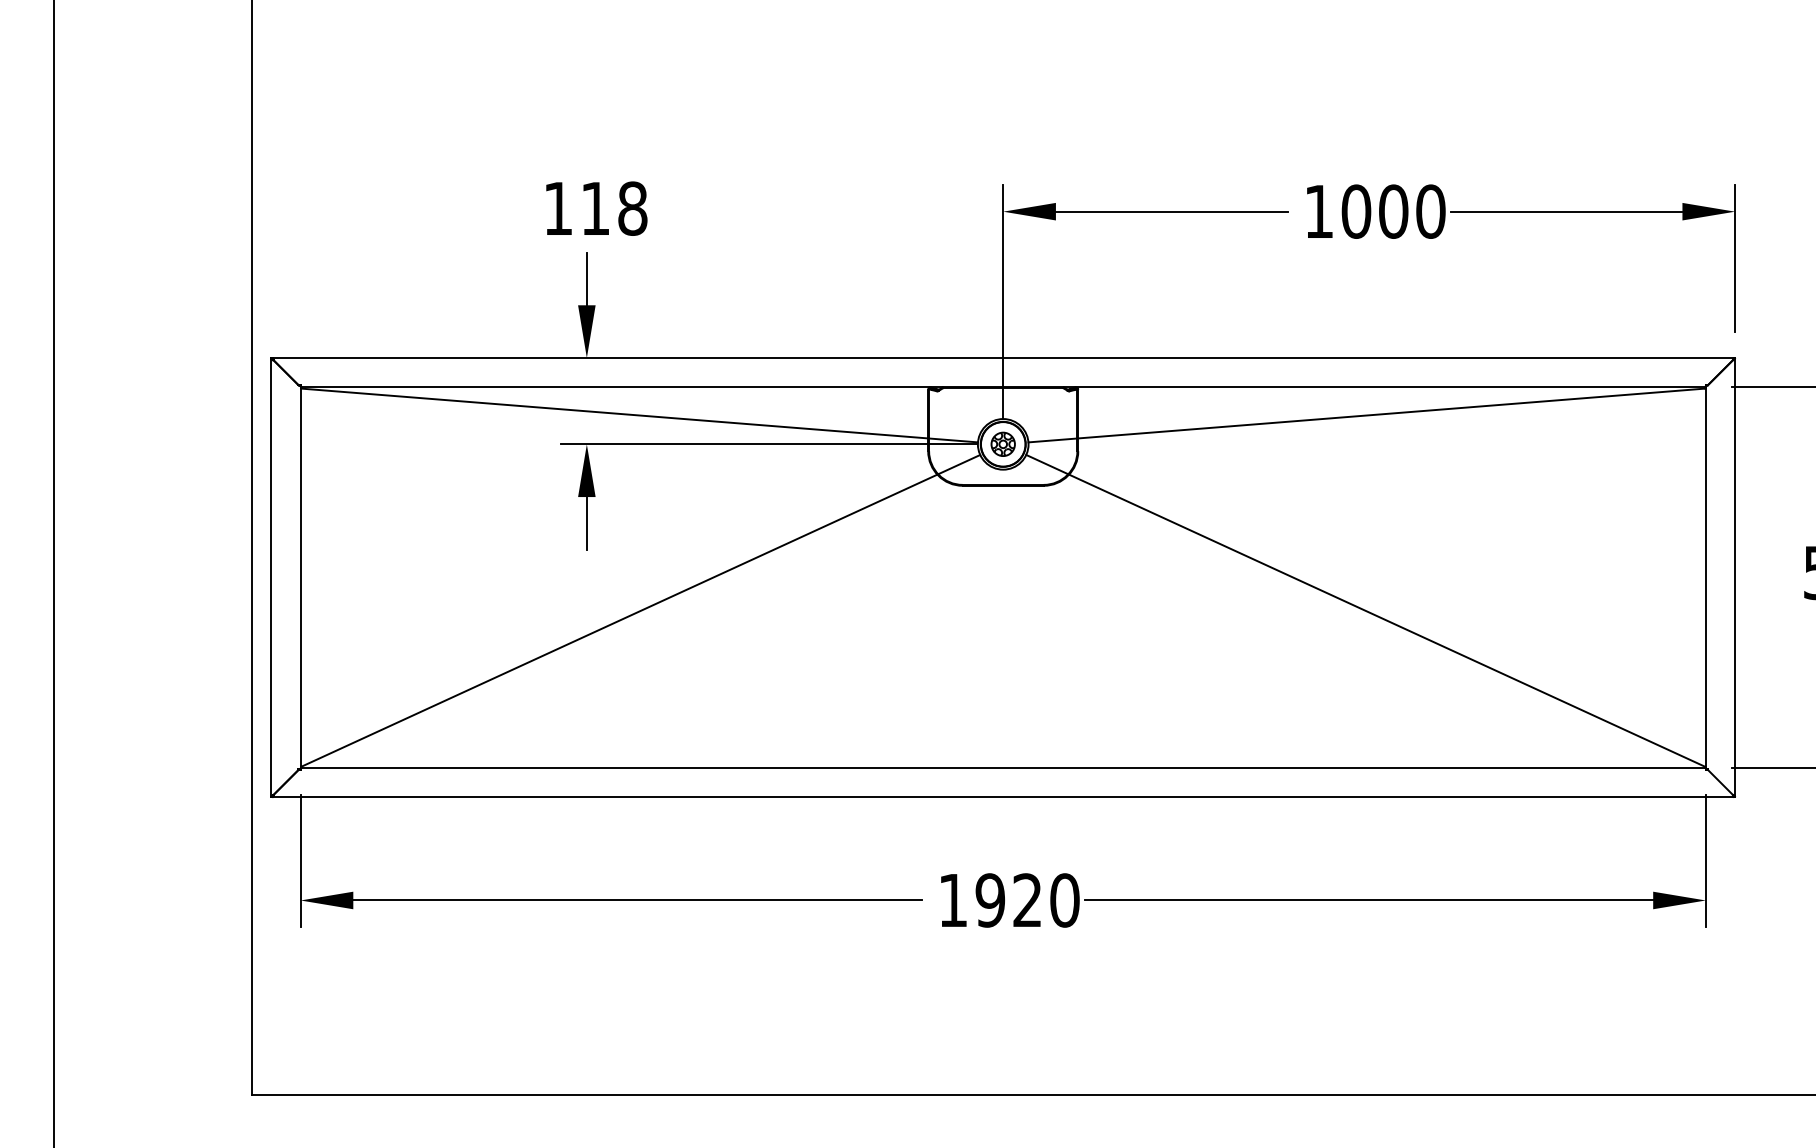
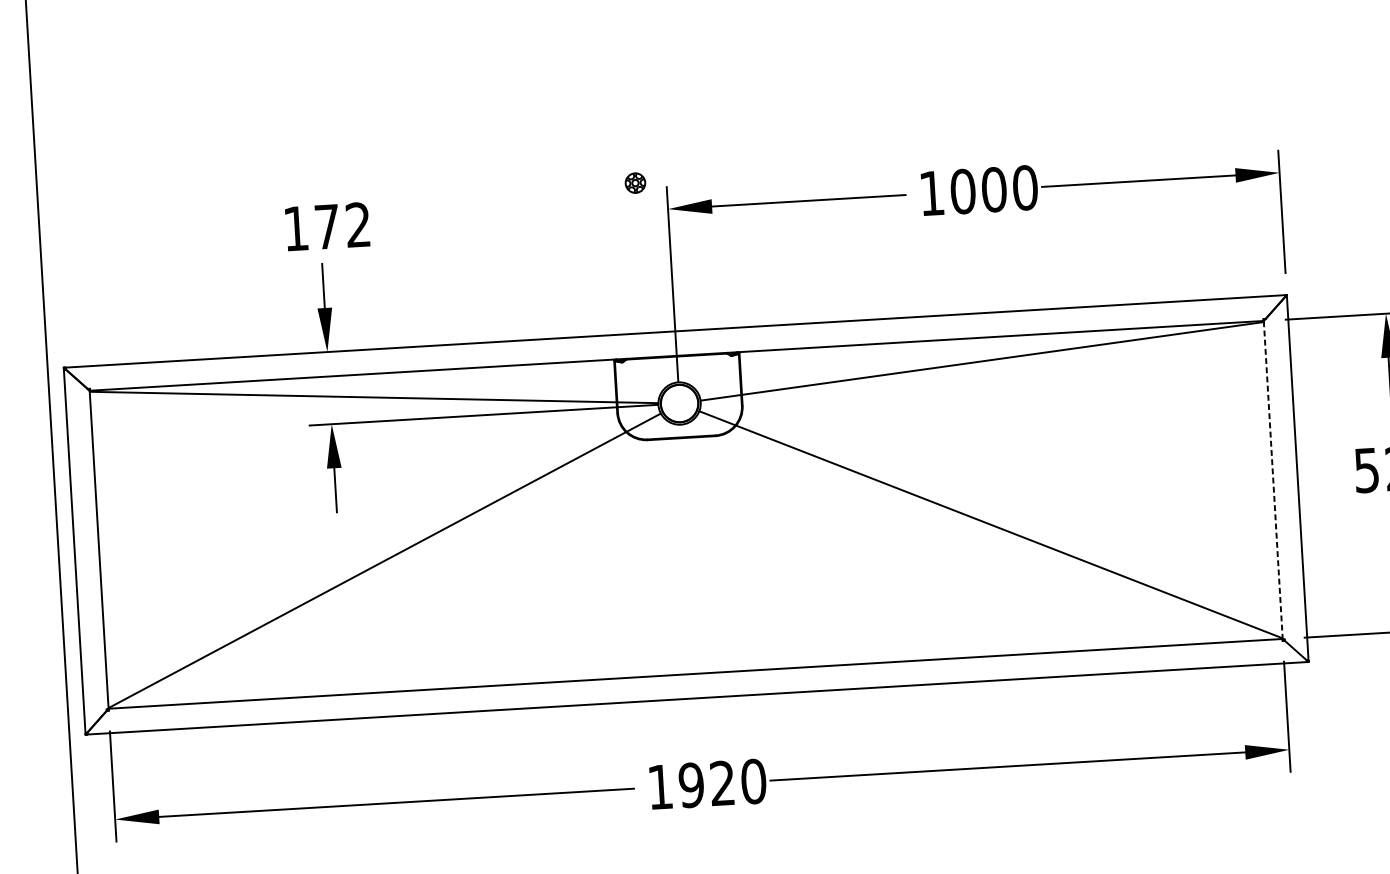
text: (614, 208) -> (343, 225), 118 -> 172
part: (1002, 443) -> (634, 182), moved
line: (1705, 577) -> (1272, 479), solid -> dashed

